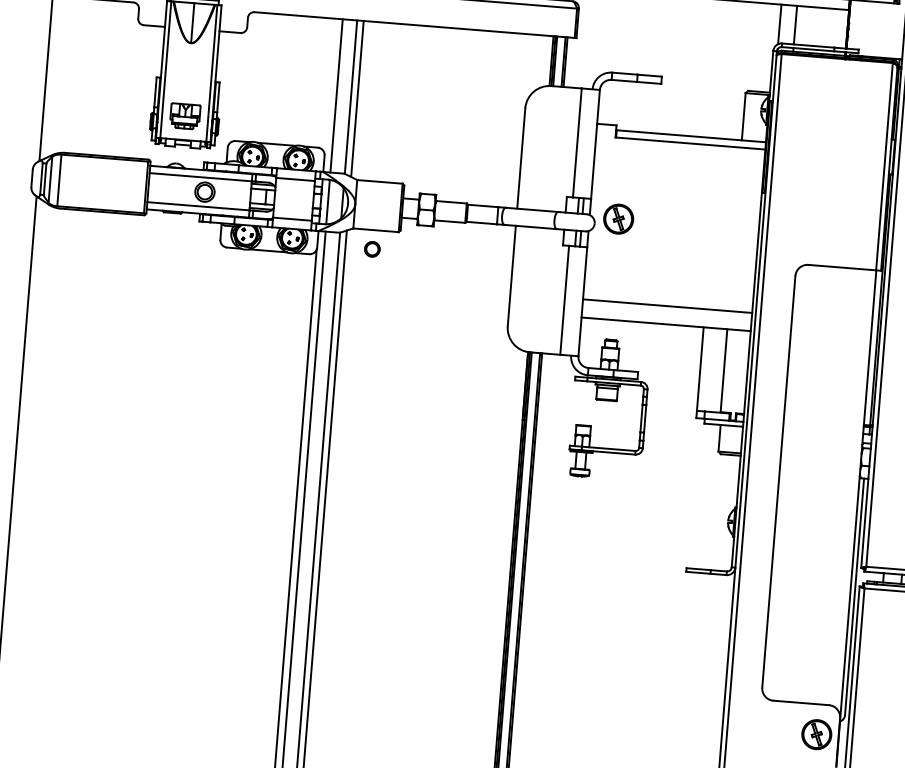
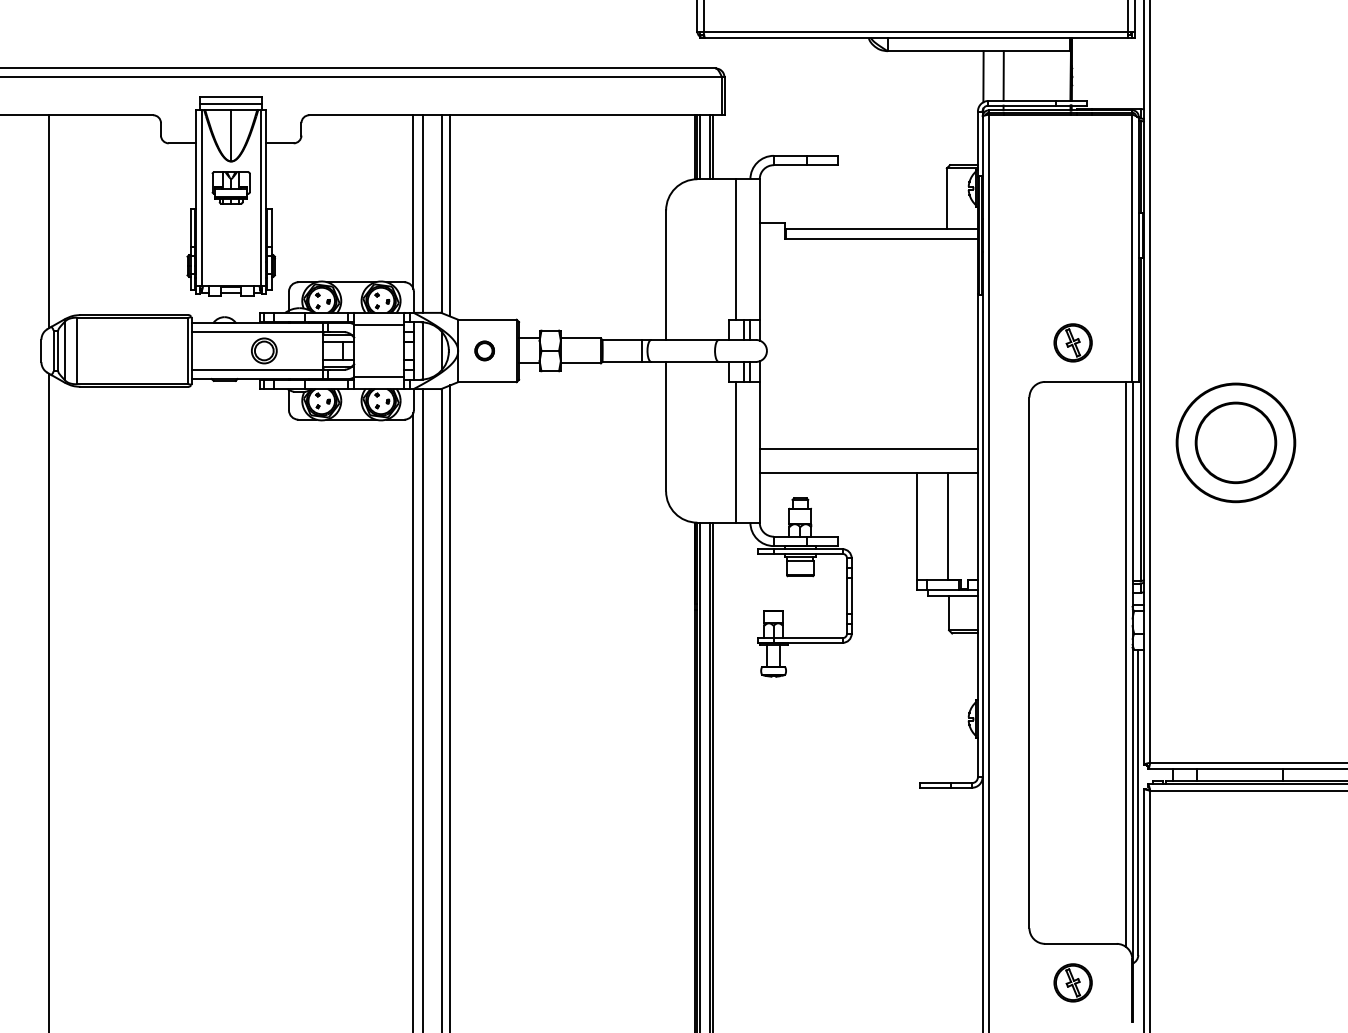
line: (329, 85) -> (413, 201), added
part: (184, 116) -> (230, 187), moved
part: (618, 218) -> (1072, 342), moved
part: (372, 248) -> (484, 350), moved
line: (854, 489) -> (1126, 664), added
part: (816, 734) -> (1072, 982), moved

